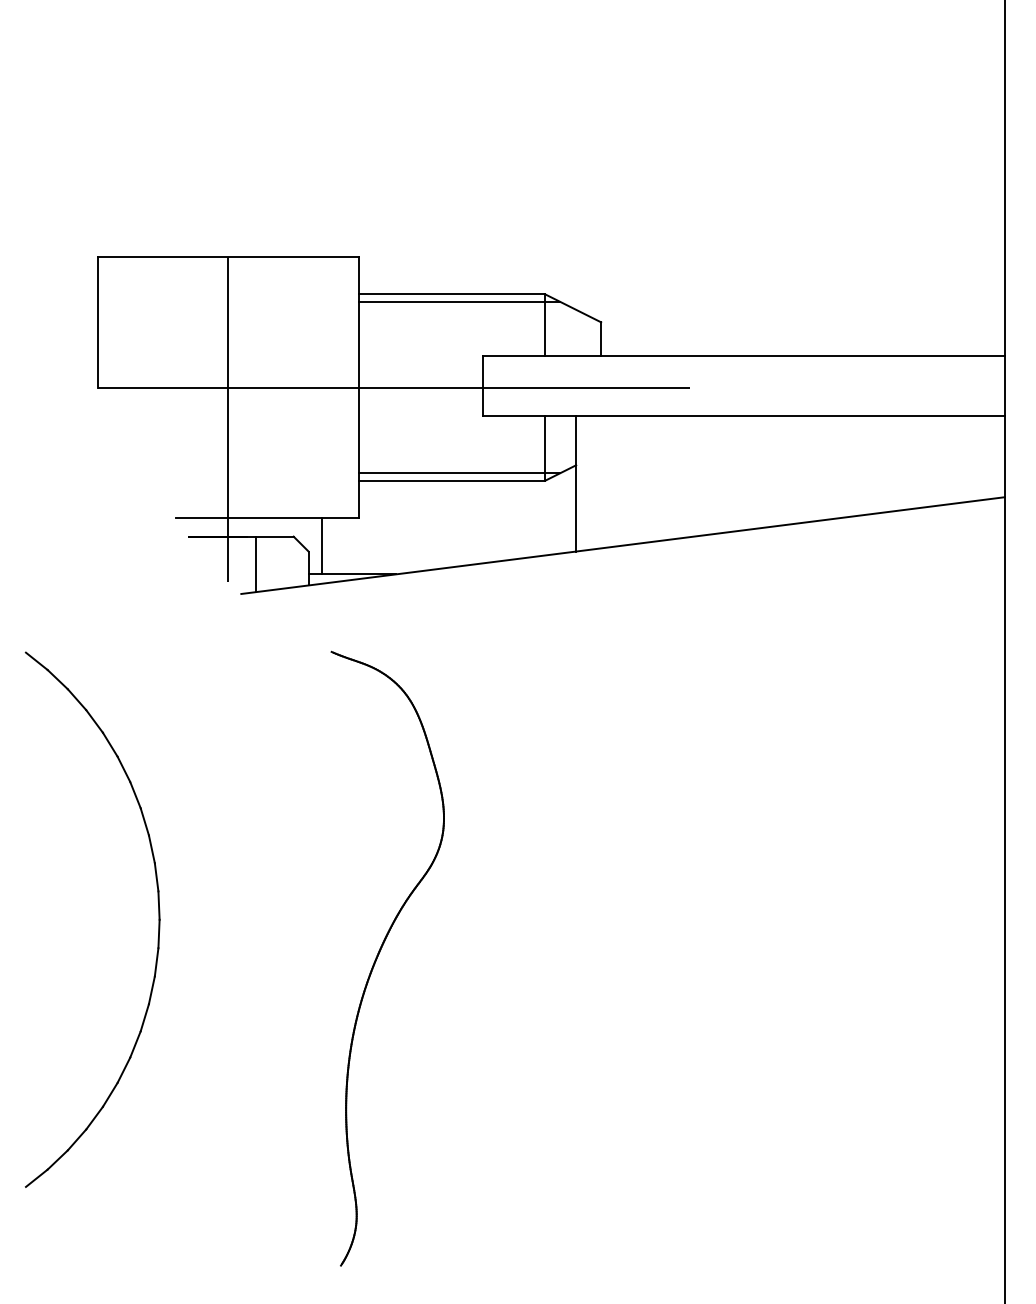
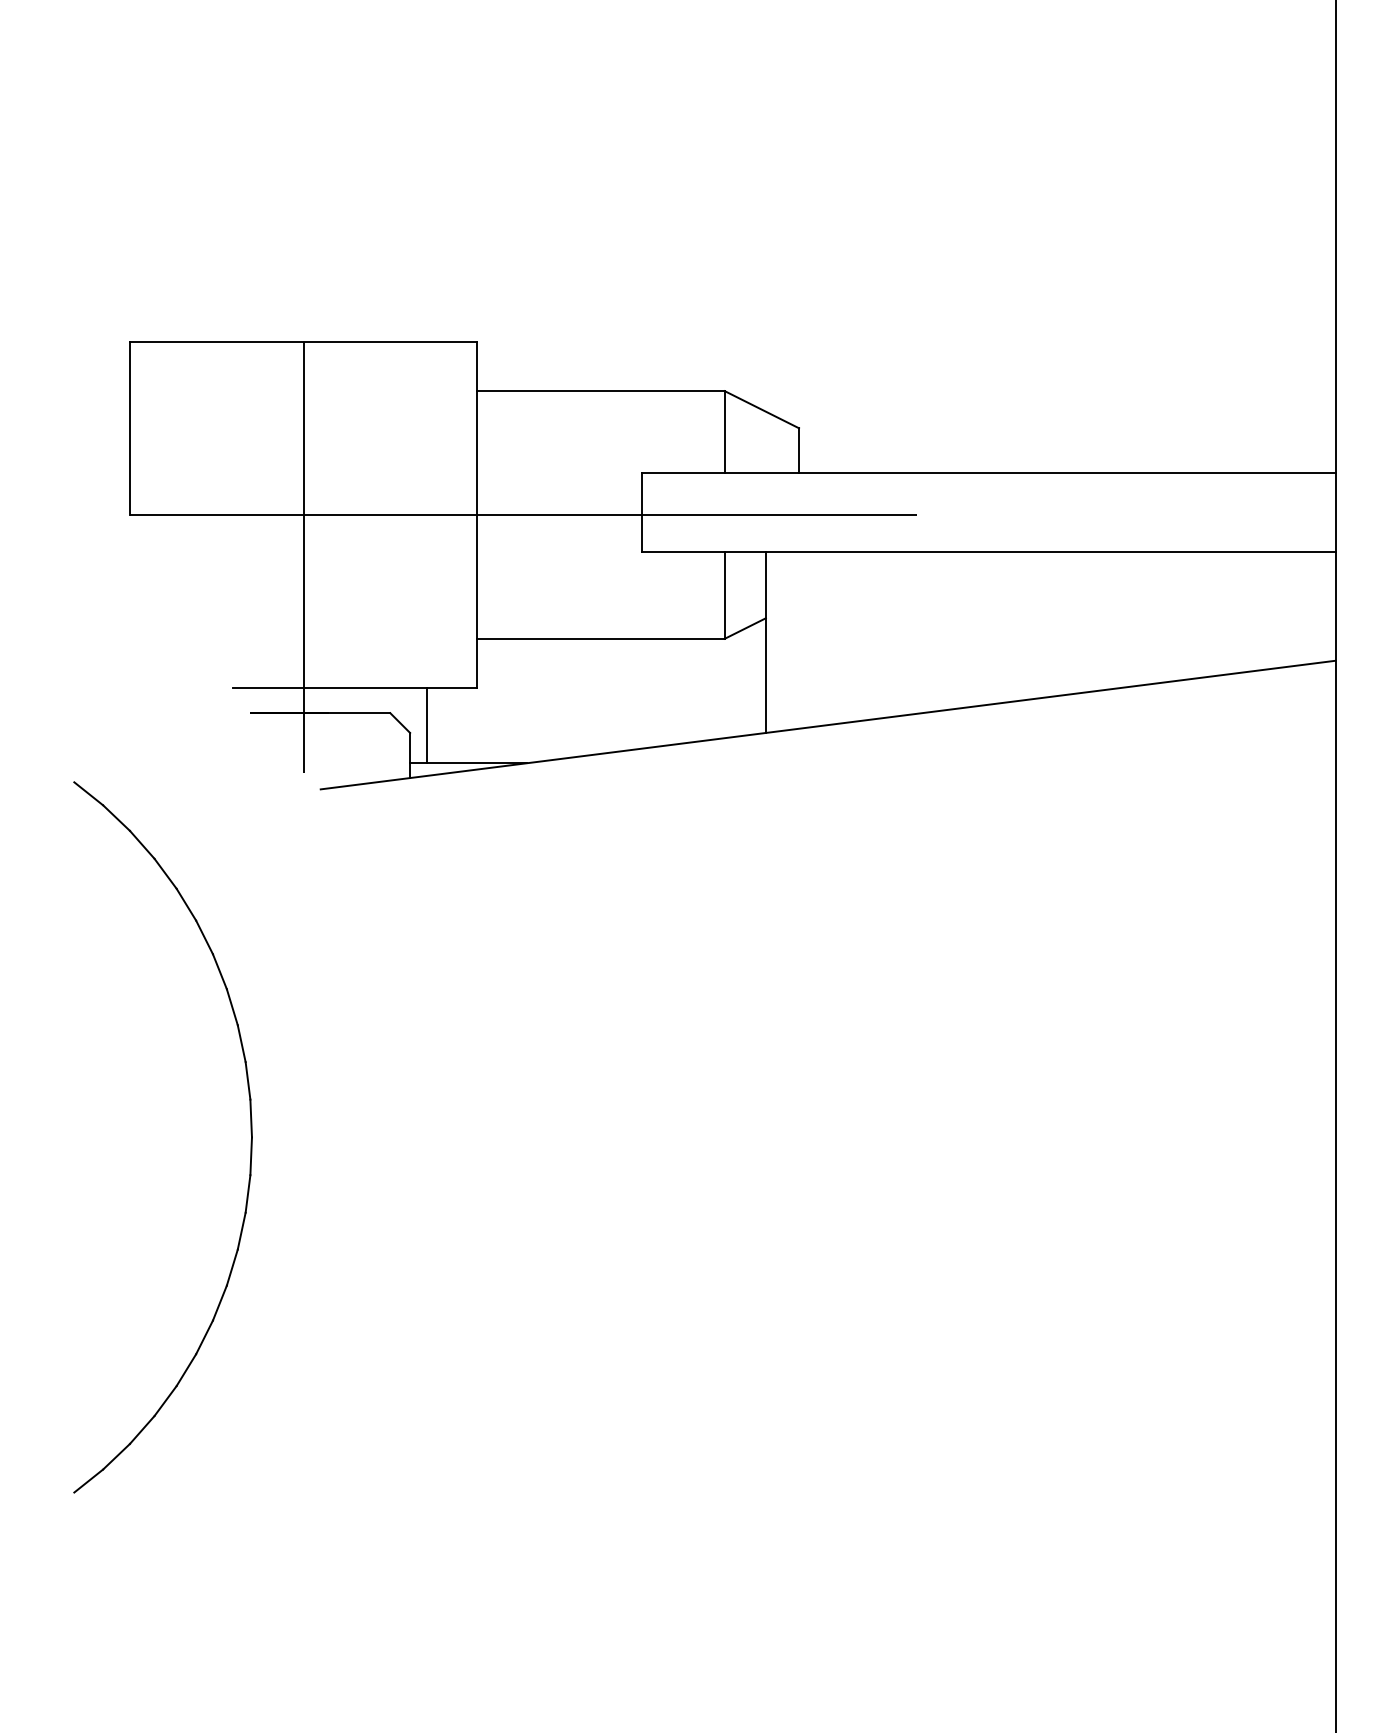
line: (459, 301) -> (610, 400), removed
line: (459, 473) -> (610, 629), removed
line: (256, 564) -> (340, 750), removed
part: (158, 919) -> (250, 1137), moved
part: (379, 954) -> (504, 1268), removed

